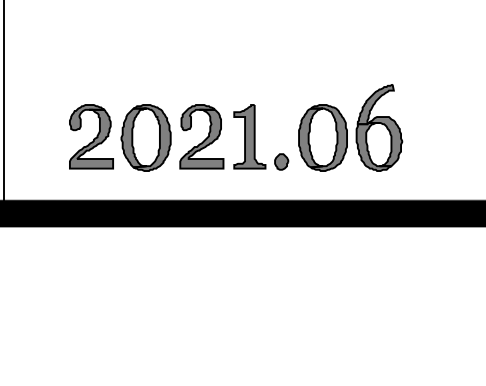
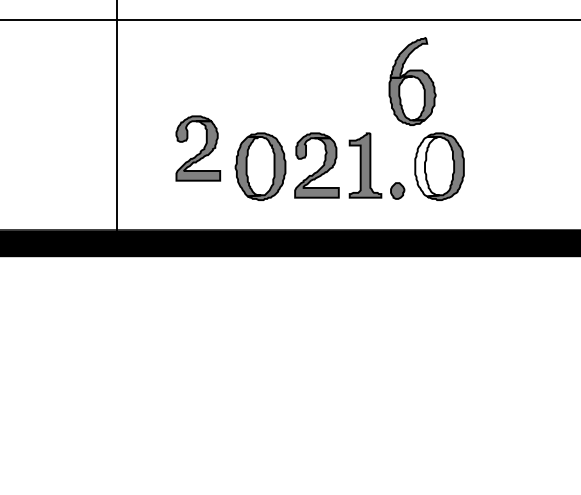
part: (379, 127) -> (412, 81), moved
part: (91, 136) -> (198, 148), moved
fill: (311, 137) -> (427, 166), removed

